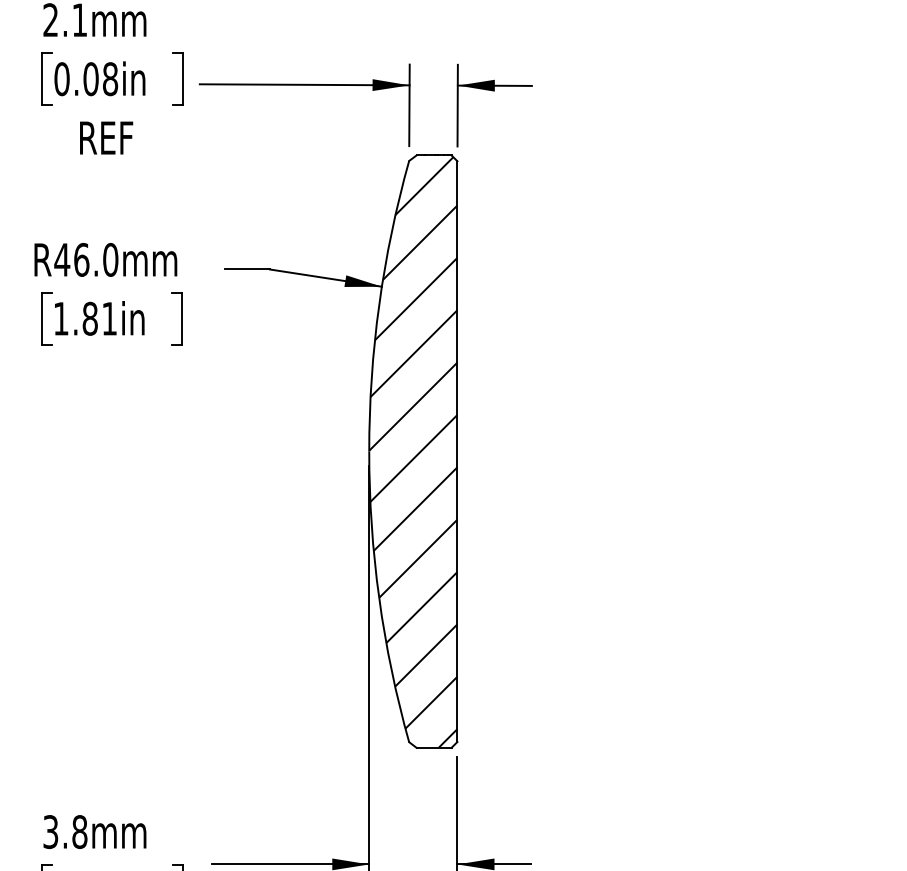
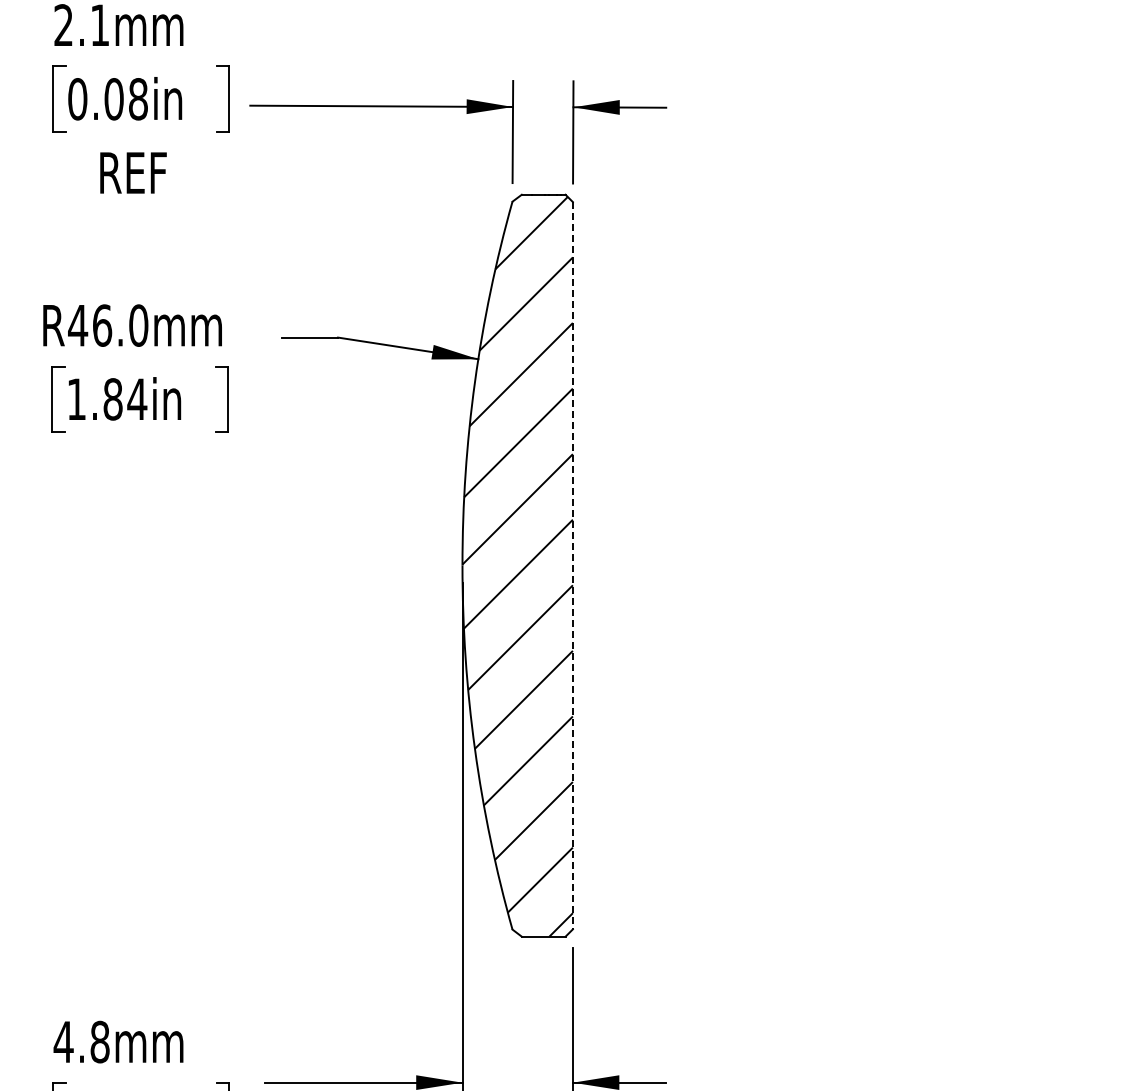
text: (109, 318) -> (137, 398), 1.81in -> 1.84in
line: (457, 451) -> (572, 565), solid -> dashed
text: (50, 831) -> (63, 1041), 3.8mm -> 4.8mm

